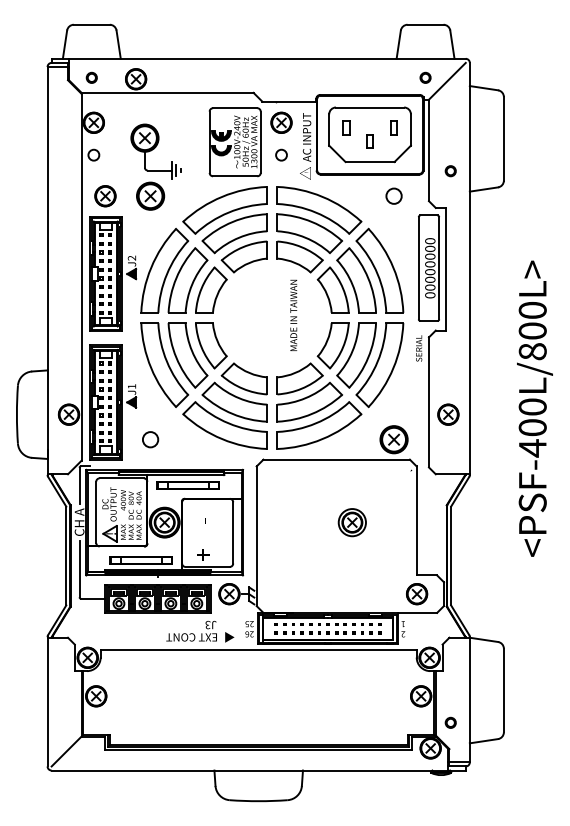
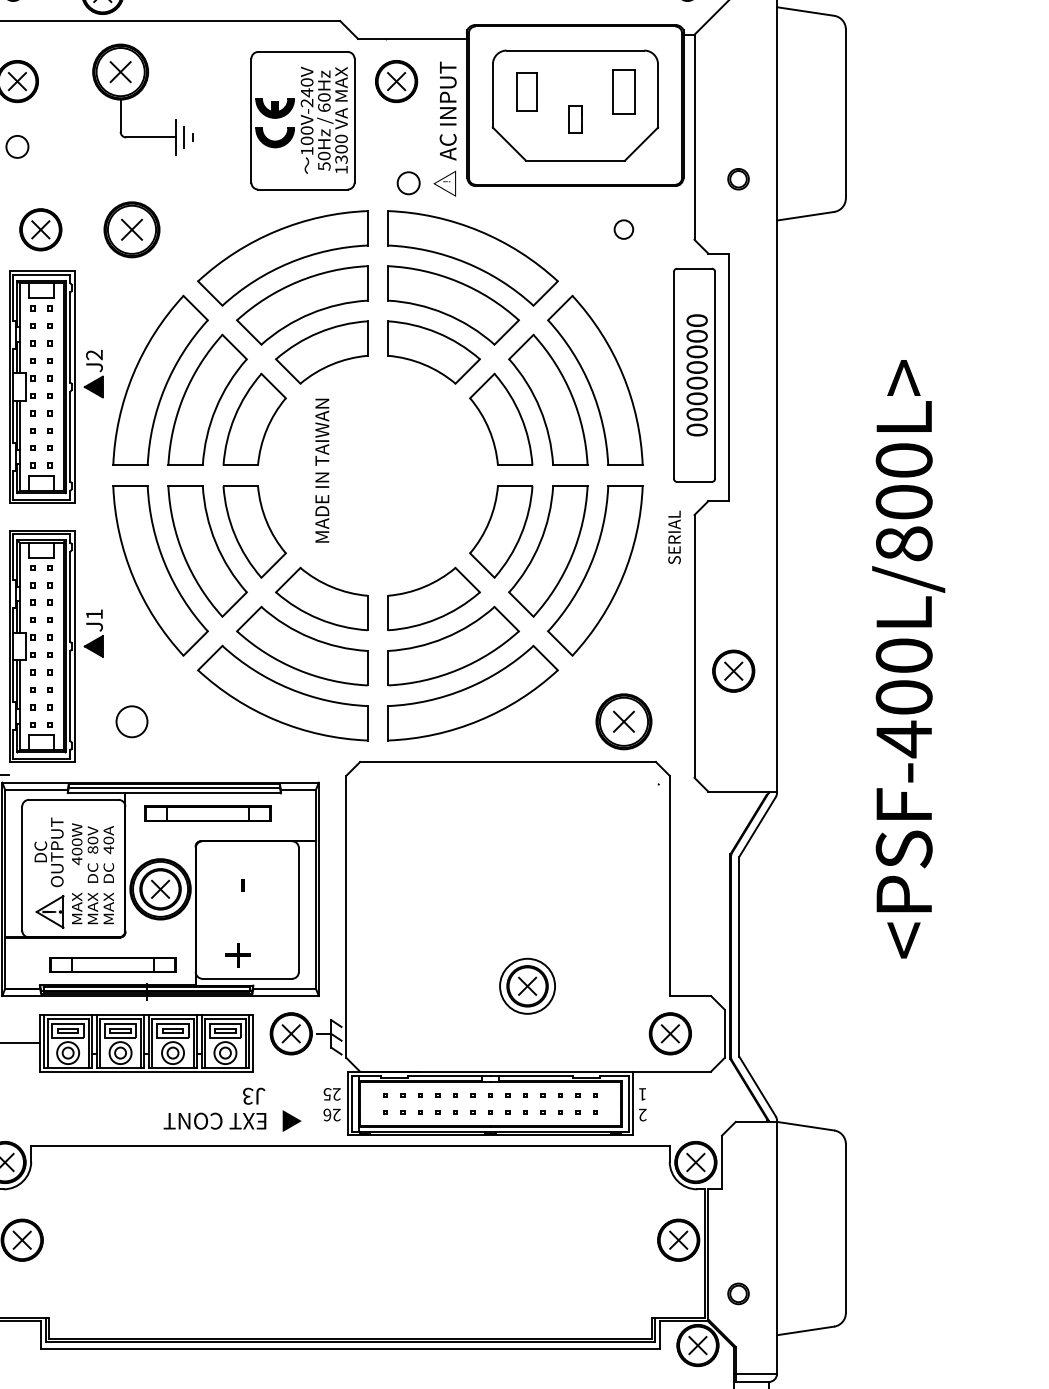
part: (346, 127) -> (527, 90), size x1.4
part: (393, 127) -> (622, 90), size x1.6
part: (155, 151) -> (141, 99), moved
circle: (281, 154) -> (408, 181), moved
circle: (393, 195) -> (622, 228), size x0.6
text: (293, 314) -> (321, 468), moved
part: (351, 522) -> (525, 986), moved

